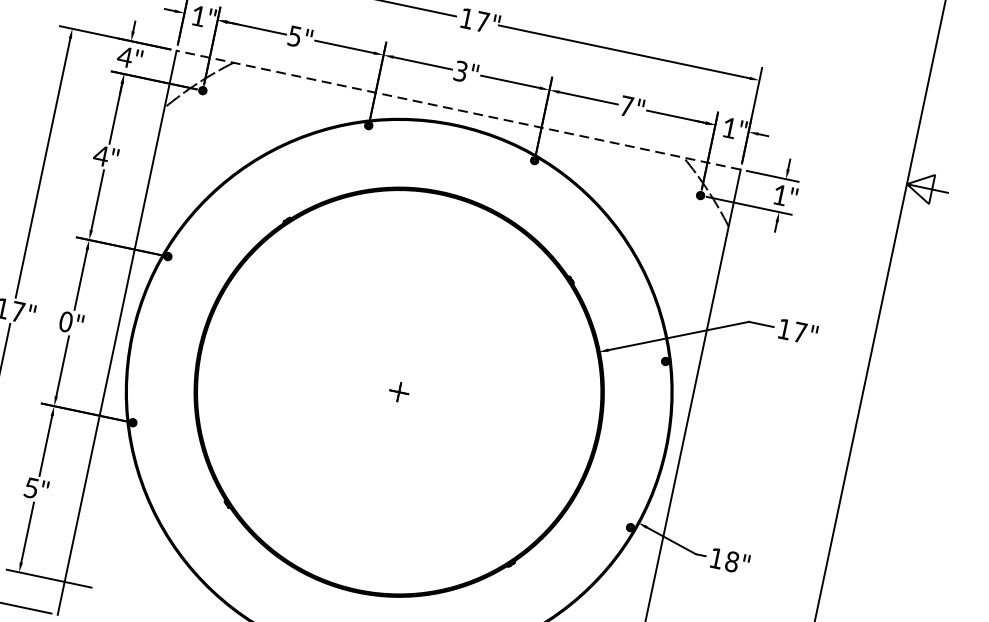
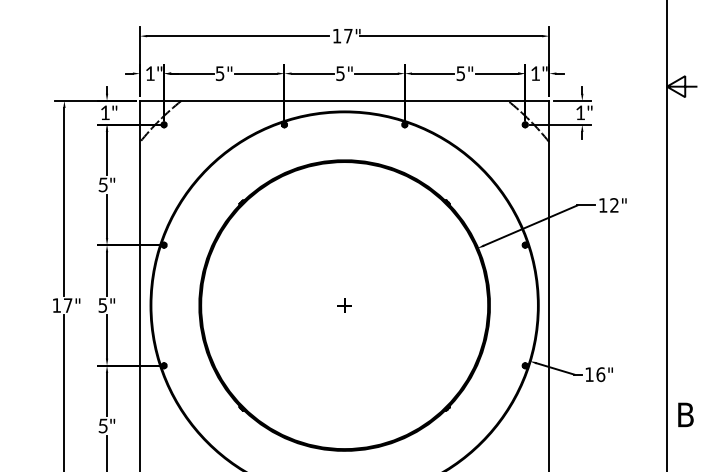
text: (124, 56) -> (104, 112), 4" -> 1"
text: (460, 71) -> (340, 73), 3" -> 5"
text: (626, 106) -> (460, 73), 7" -> 5"
line: (458, 109) -> (344, 100), dashed -> solid
text: (100, 155) -> (102, 184), 4" -> 5"
text: (65, 321) -> (102, 305), 0" -> 5"
text: (800, 332) -> (614, 205), 17" -> 12"
text: (731, 561) -> (600, 374), 18" -> 16"

